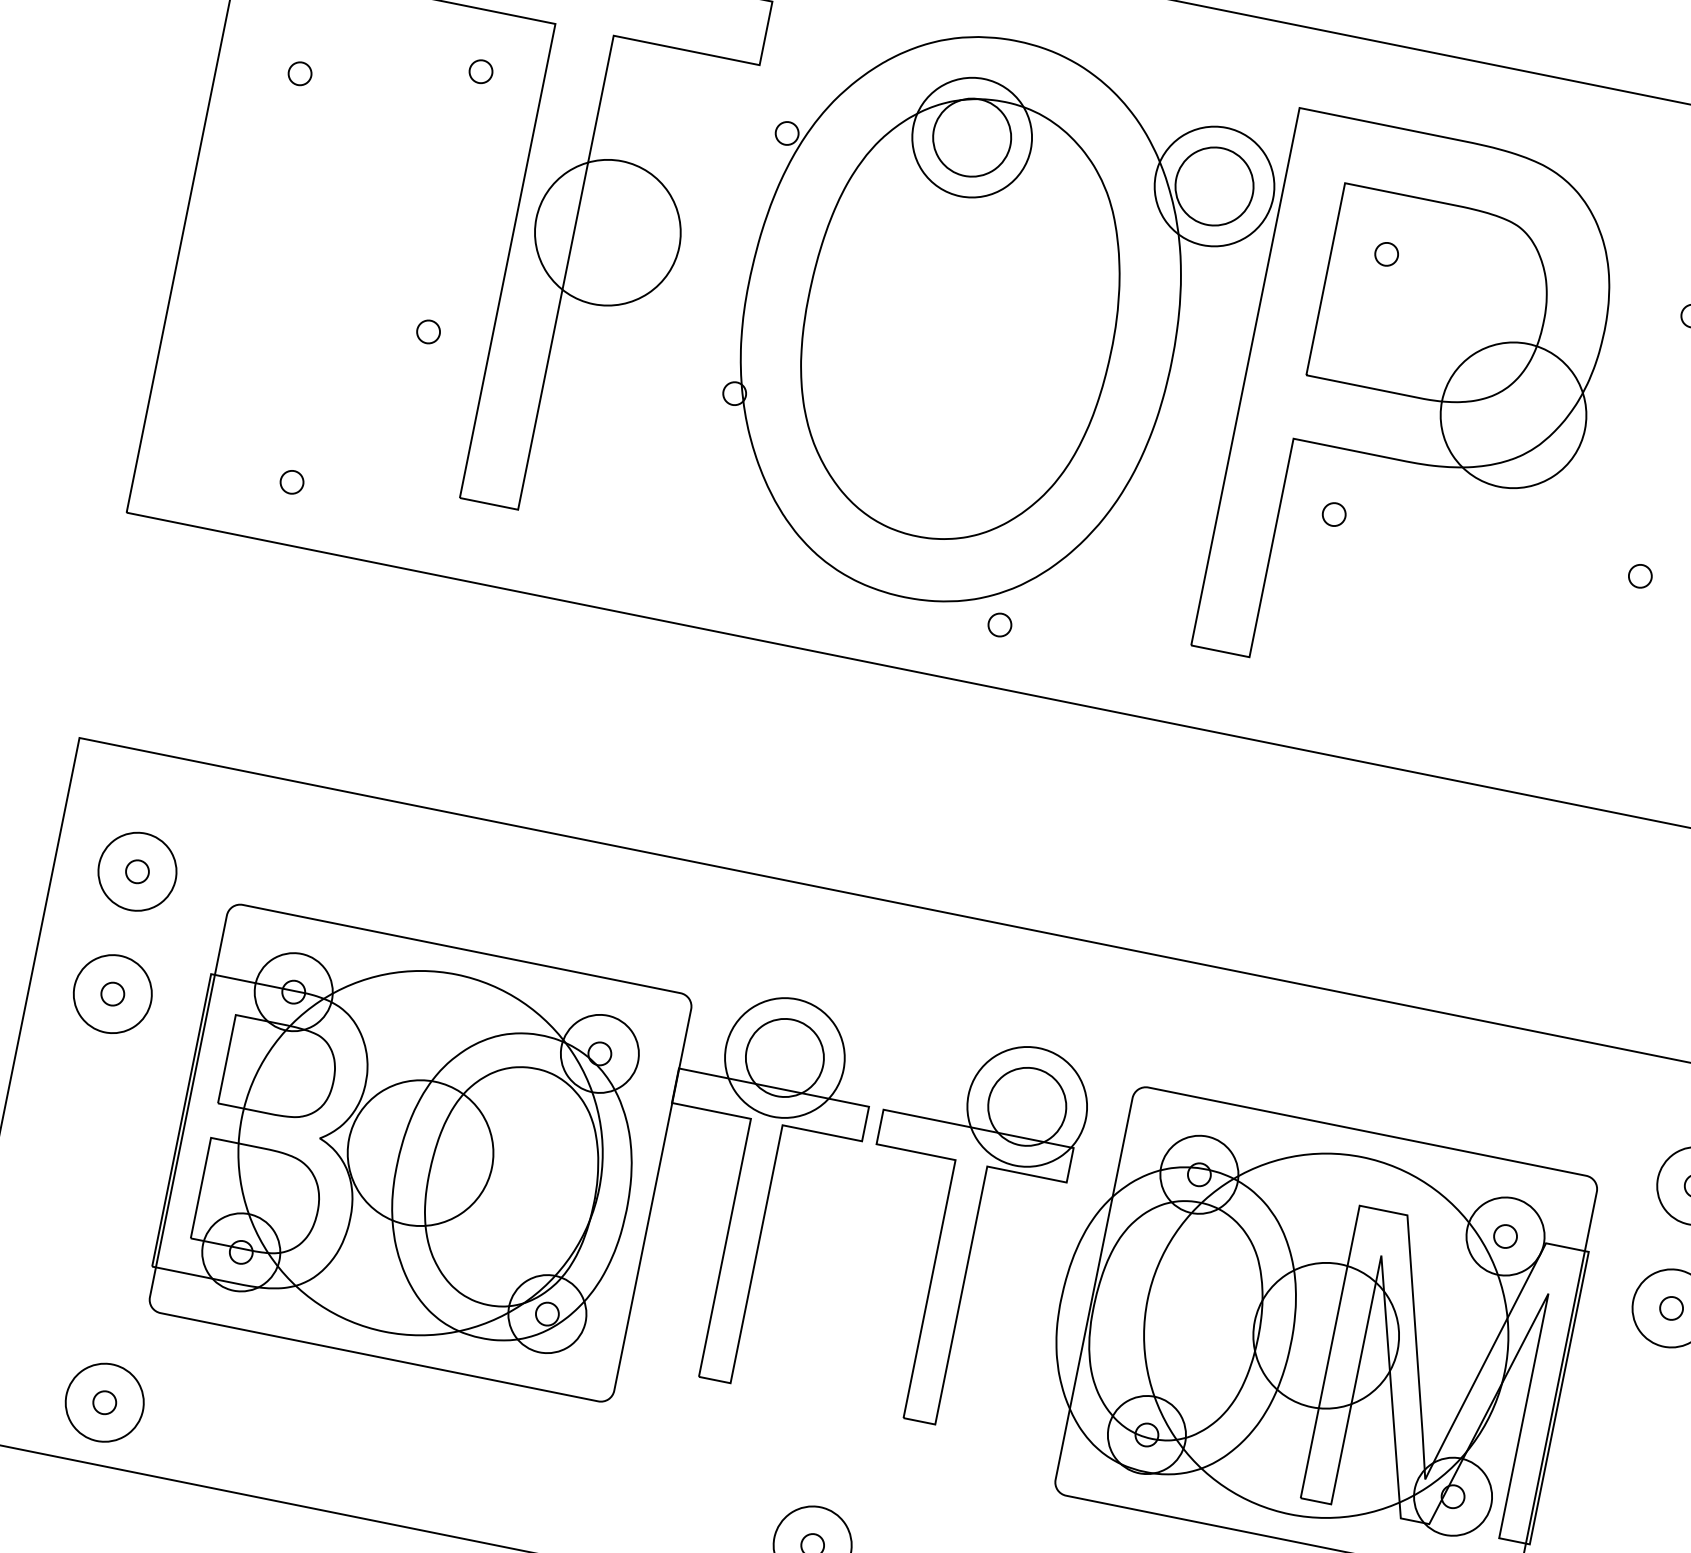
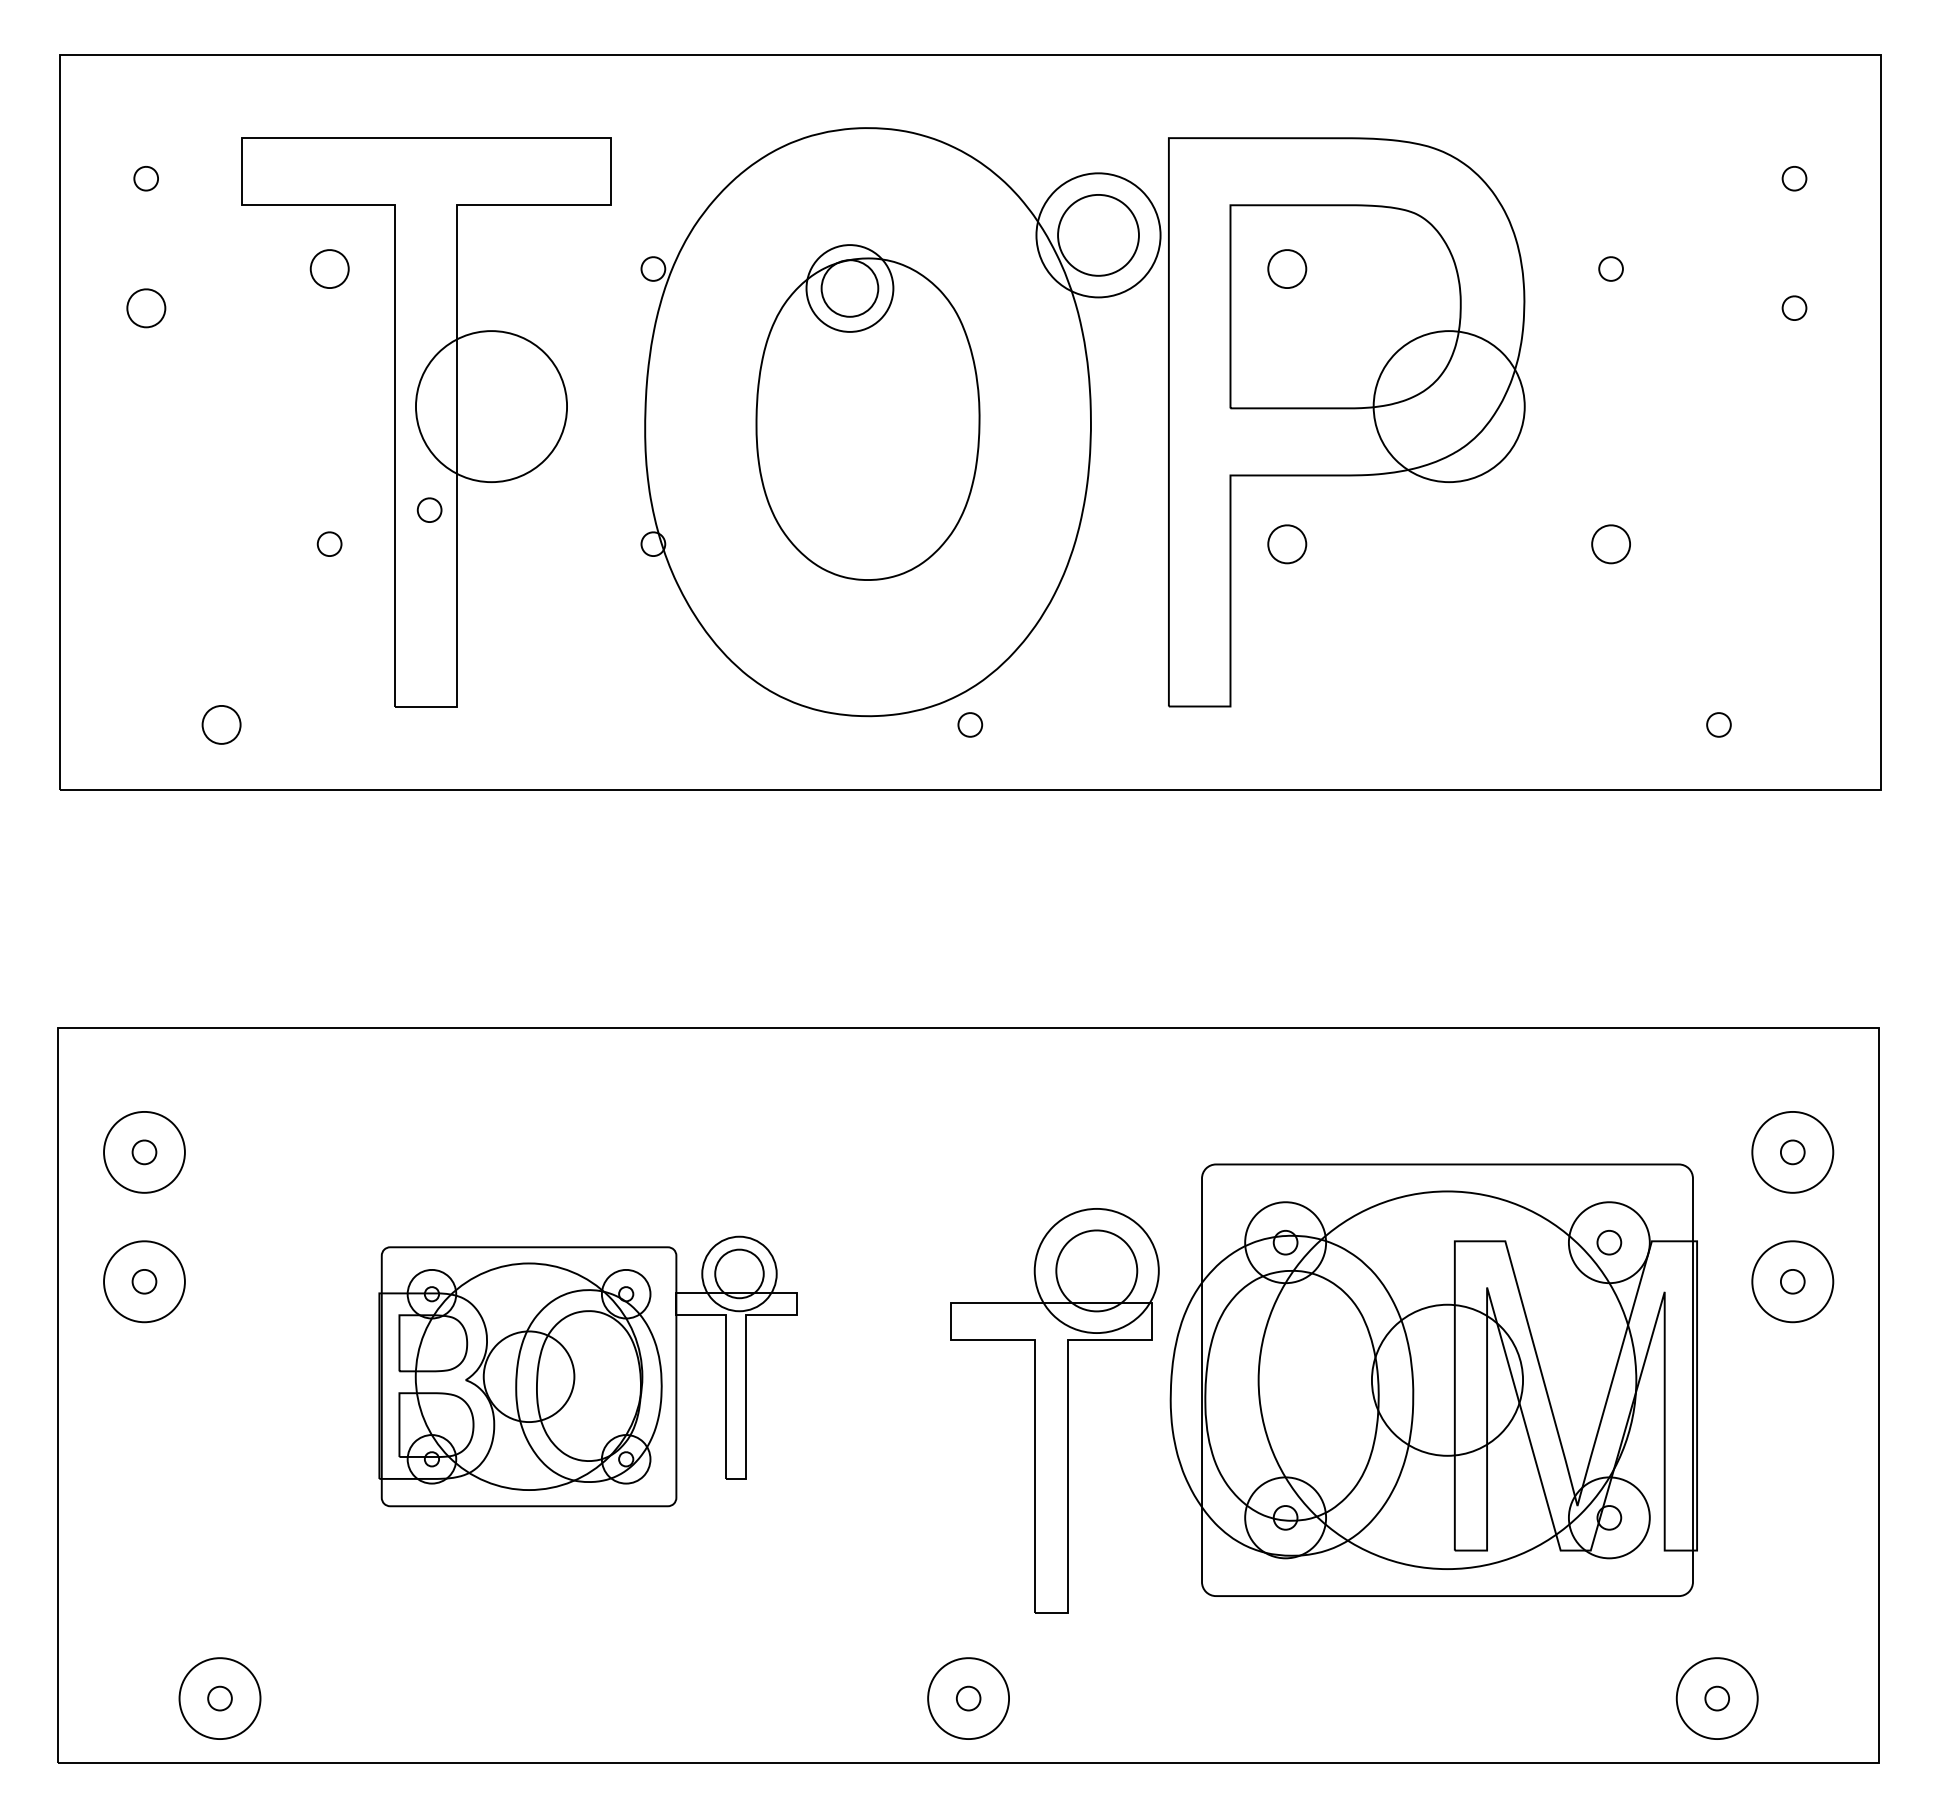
part: (480, 71) -> (329, 268), size x1.6
part: (299, 73) -> (145, 307), size x1.6
part: (1386, 253) -> (1287, 268), size x1.6
part: (962, 309) -> (867, 412), size x0.7
part: (529, 318) -> (429, 509), added
part: (291, 481) -> (221, 724), size x1.6
part: (1334, 513) -> (1287, 543), size x1.6
part: (1639, 575) -> (1610, 543), size x1.6
part: (514, 1163) -> (587, 1371), size x0.6
part: (960, 1230) -> (1054, 1410), moved

